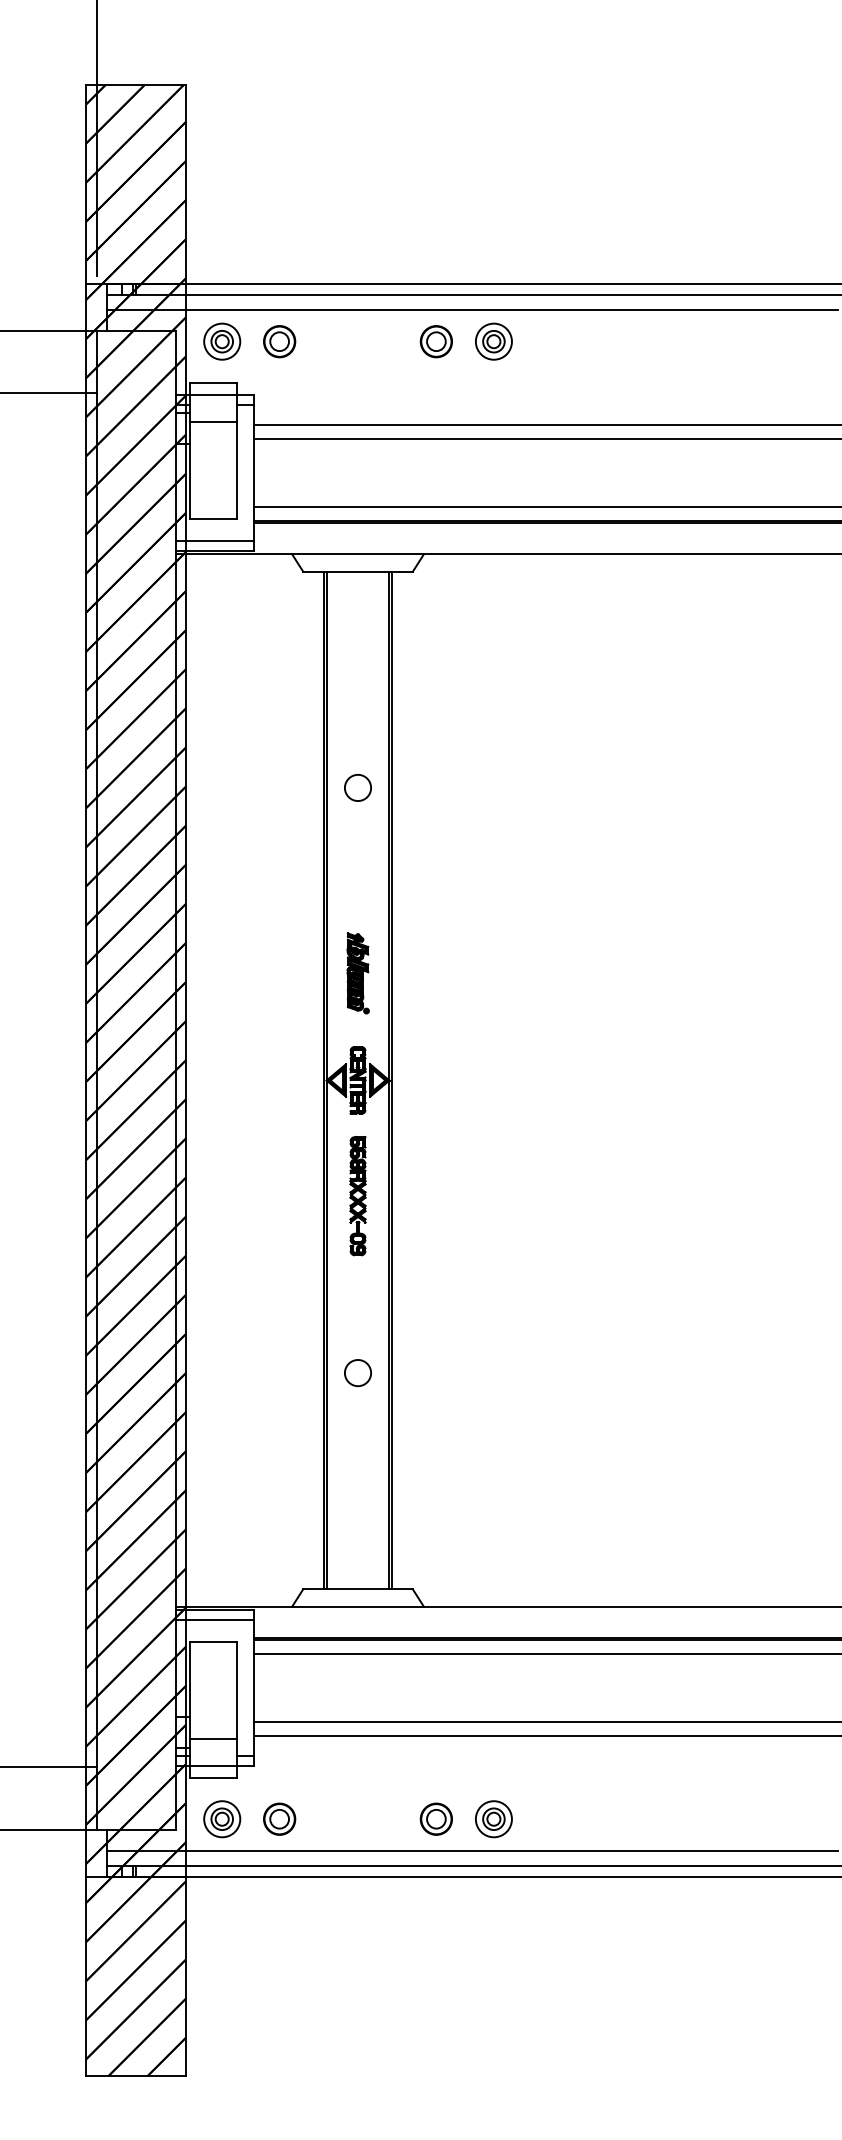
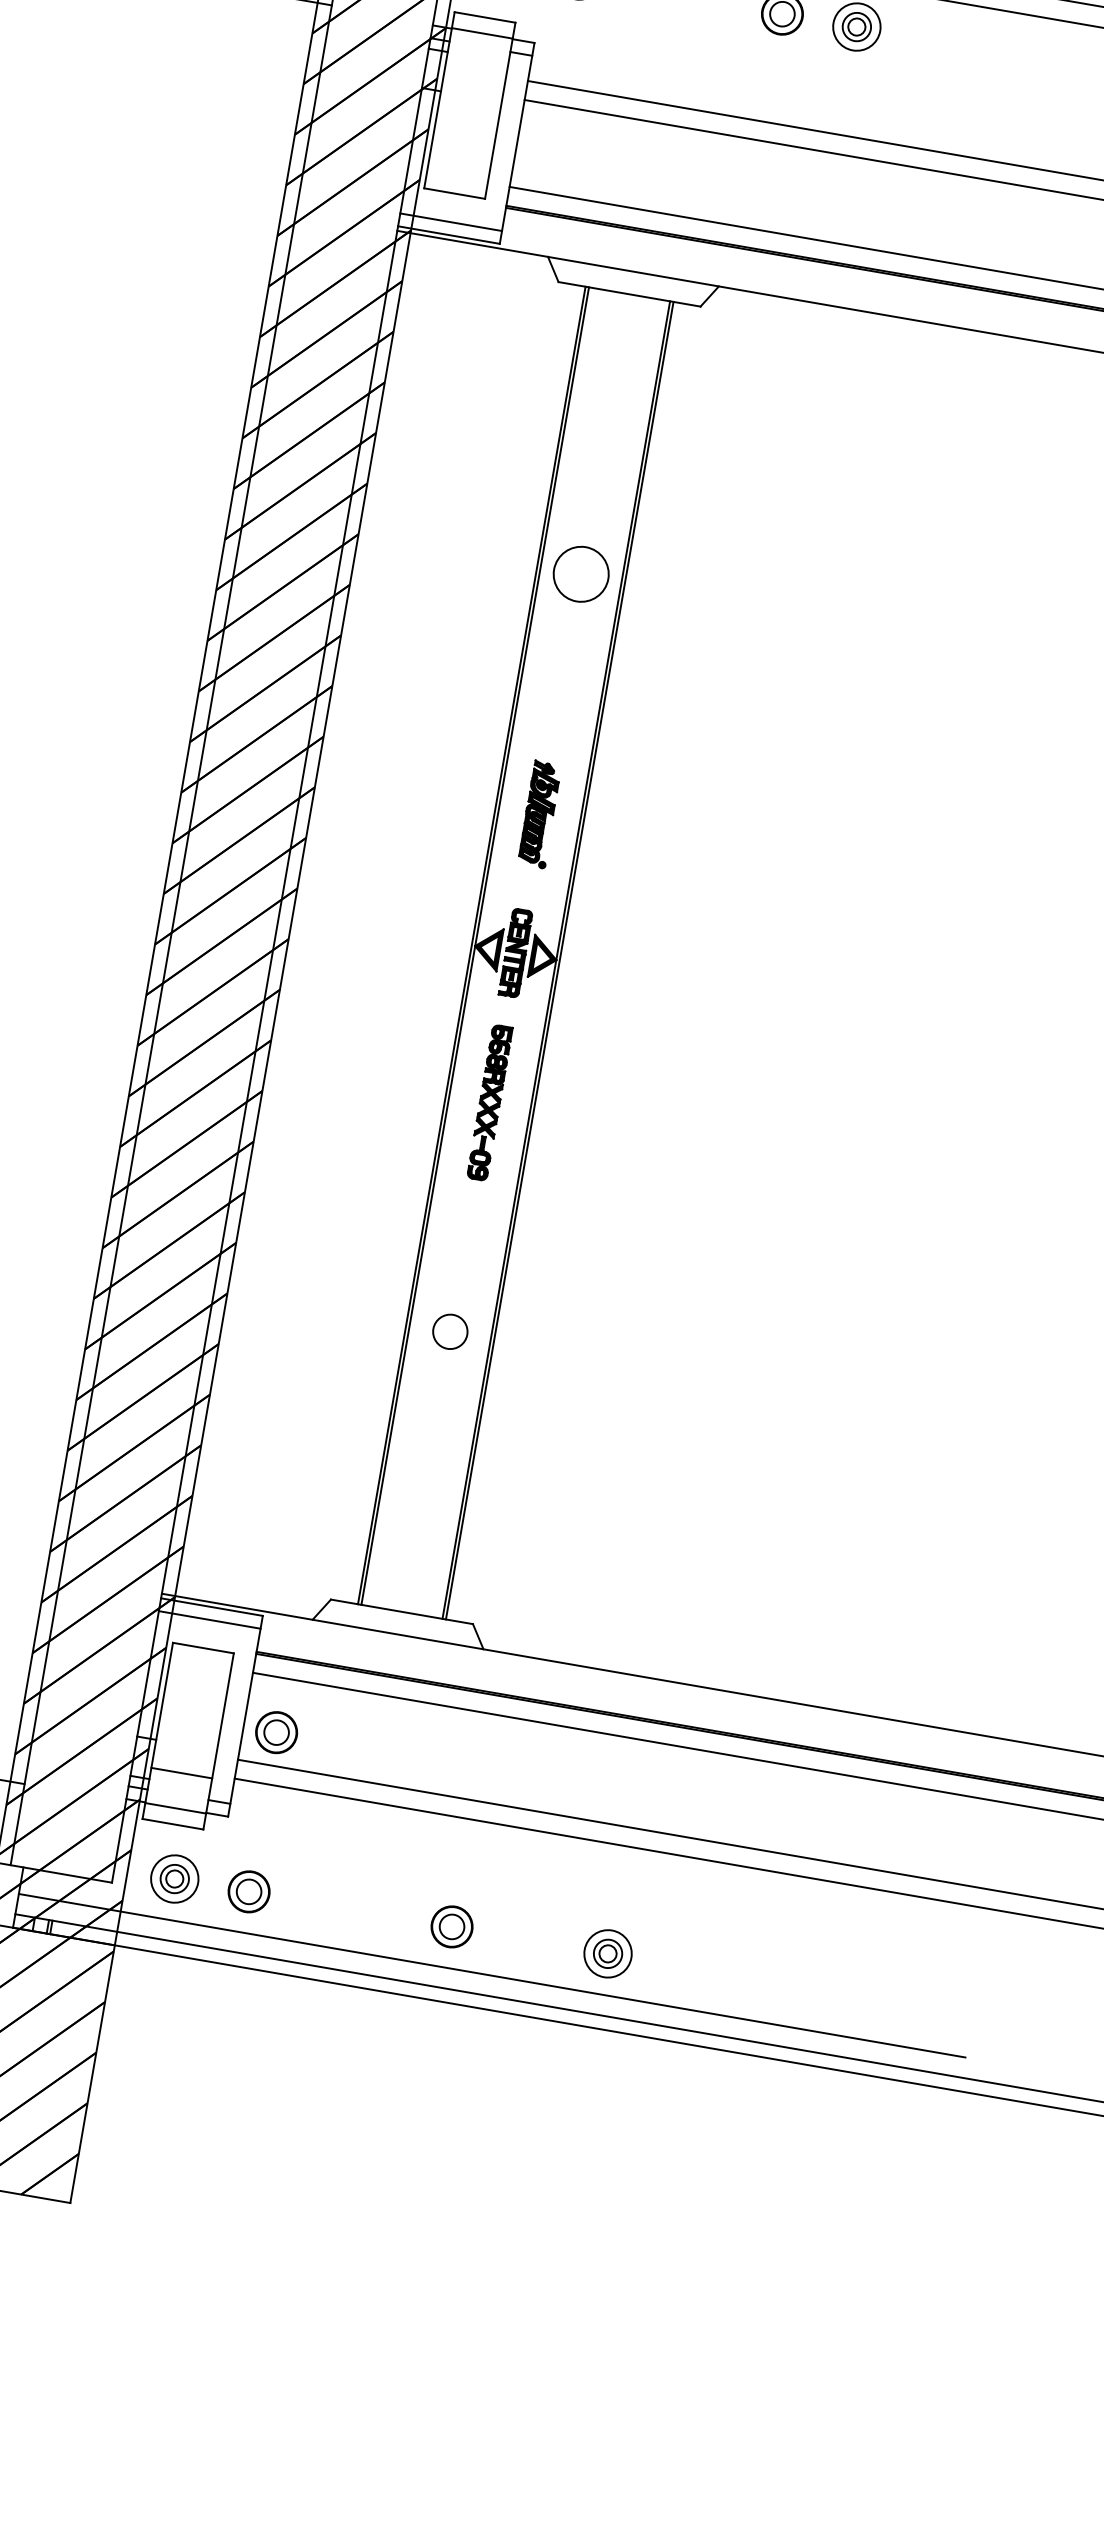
line: (213, 422) -> (475, 68), removed
circle: (357, 787) -> (580, 573), size x1.6
part: (279, 1695) -> (276, 1731), added
part: (493, 1819) -> (607, 1954), moved

